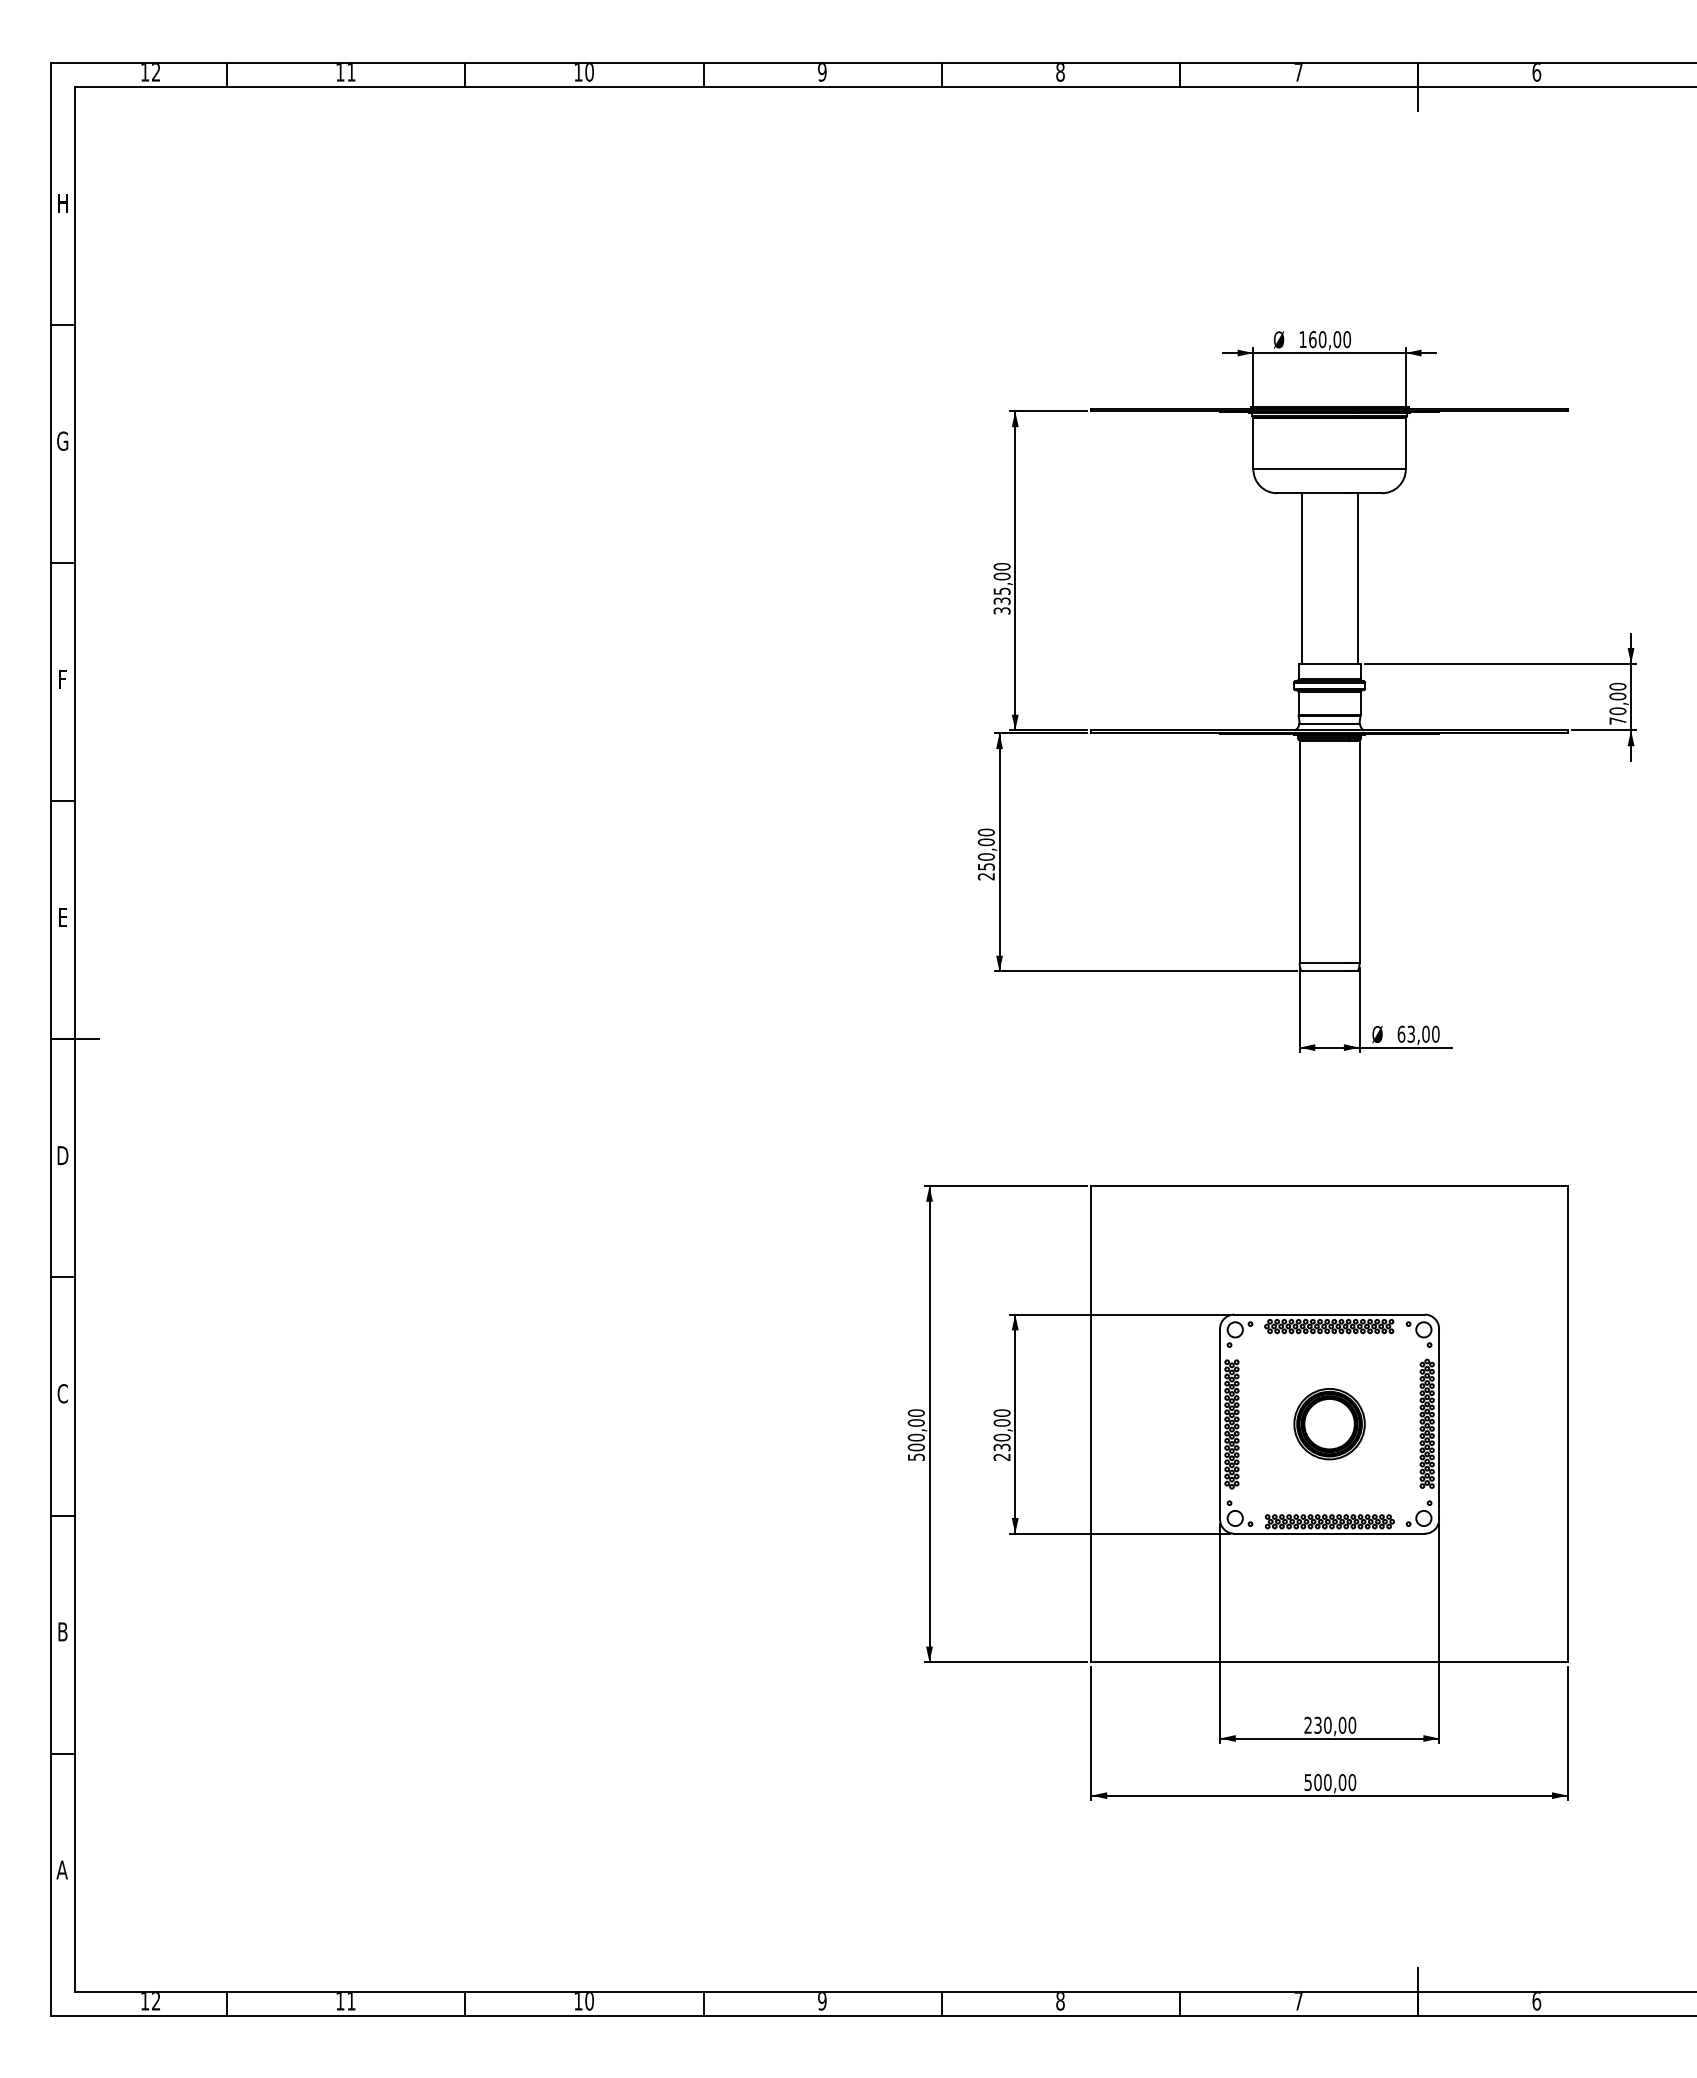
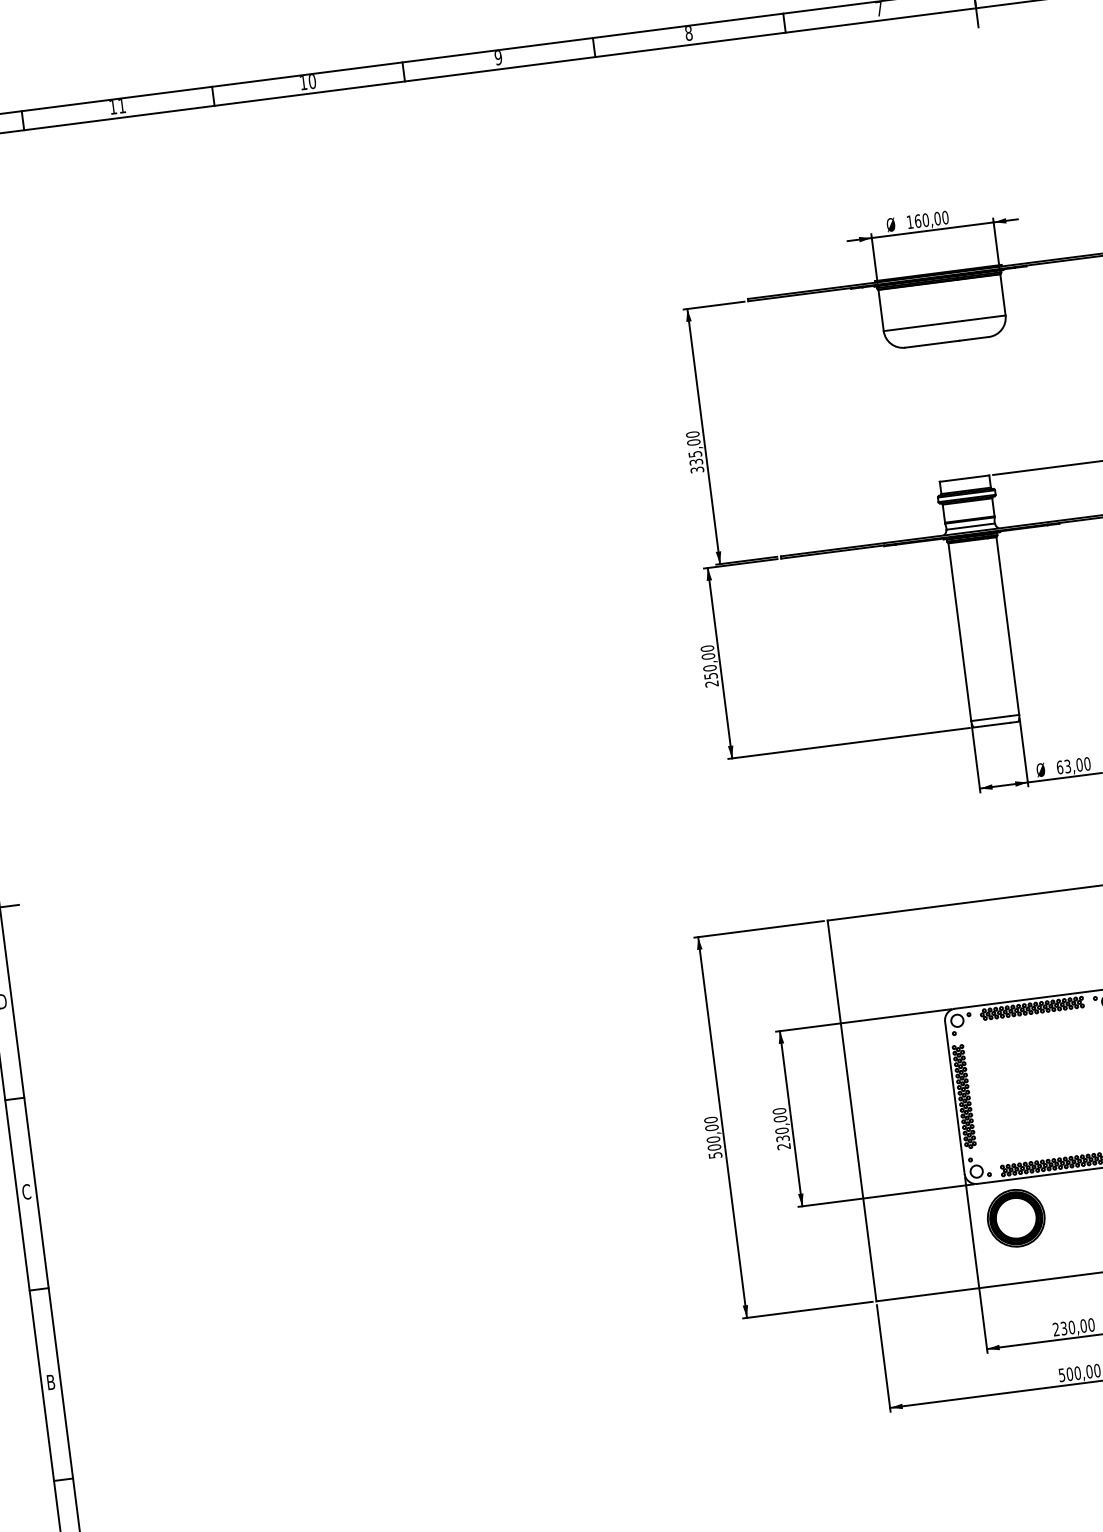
line: (1301, 578) -> (933, 413), removed
line: (1357, 578) -> (978, 407), removed
part: (1329, 1424) -> (1016, 1218), moved

